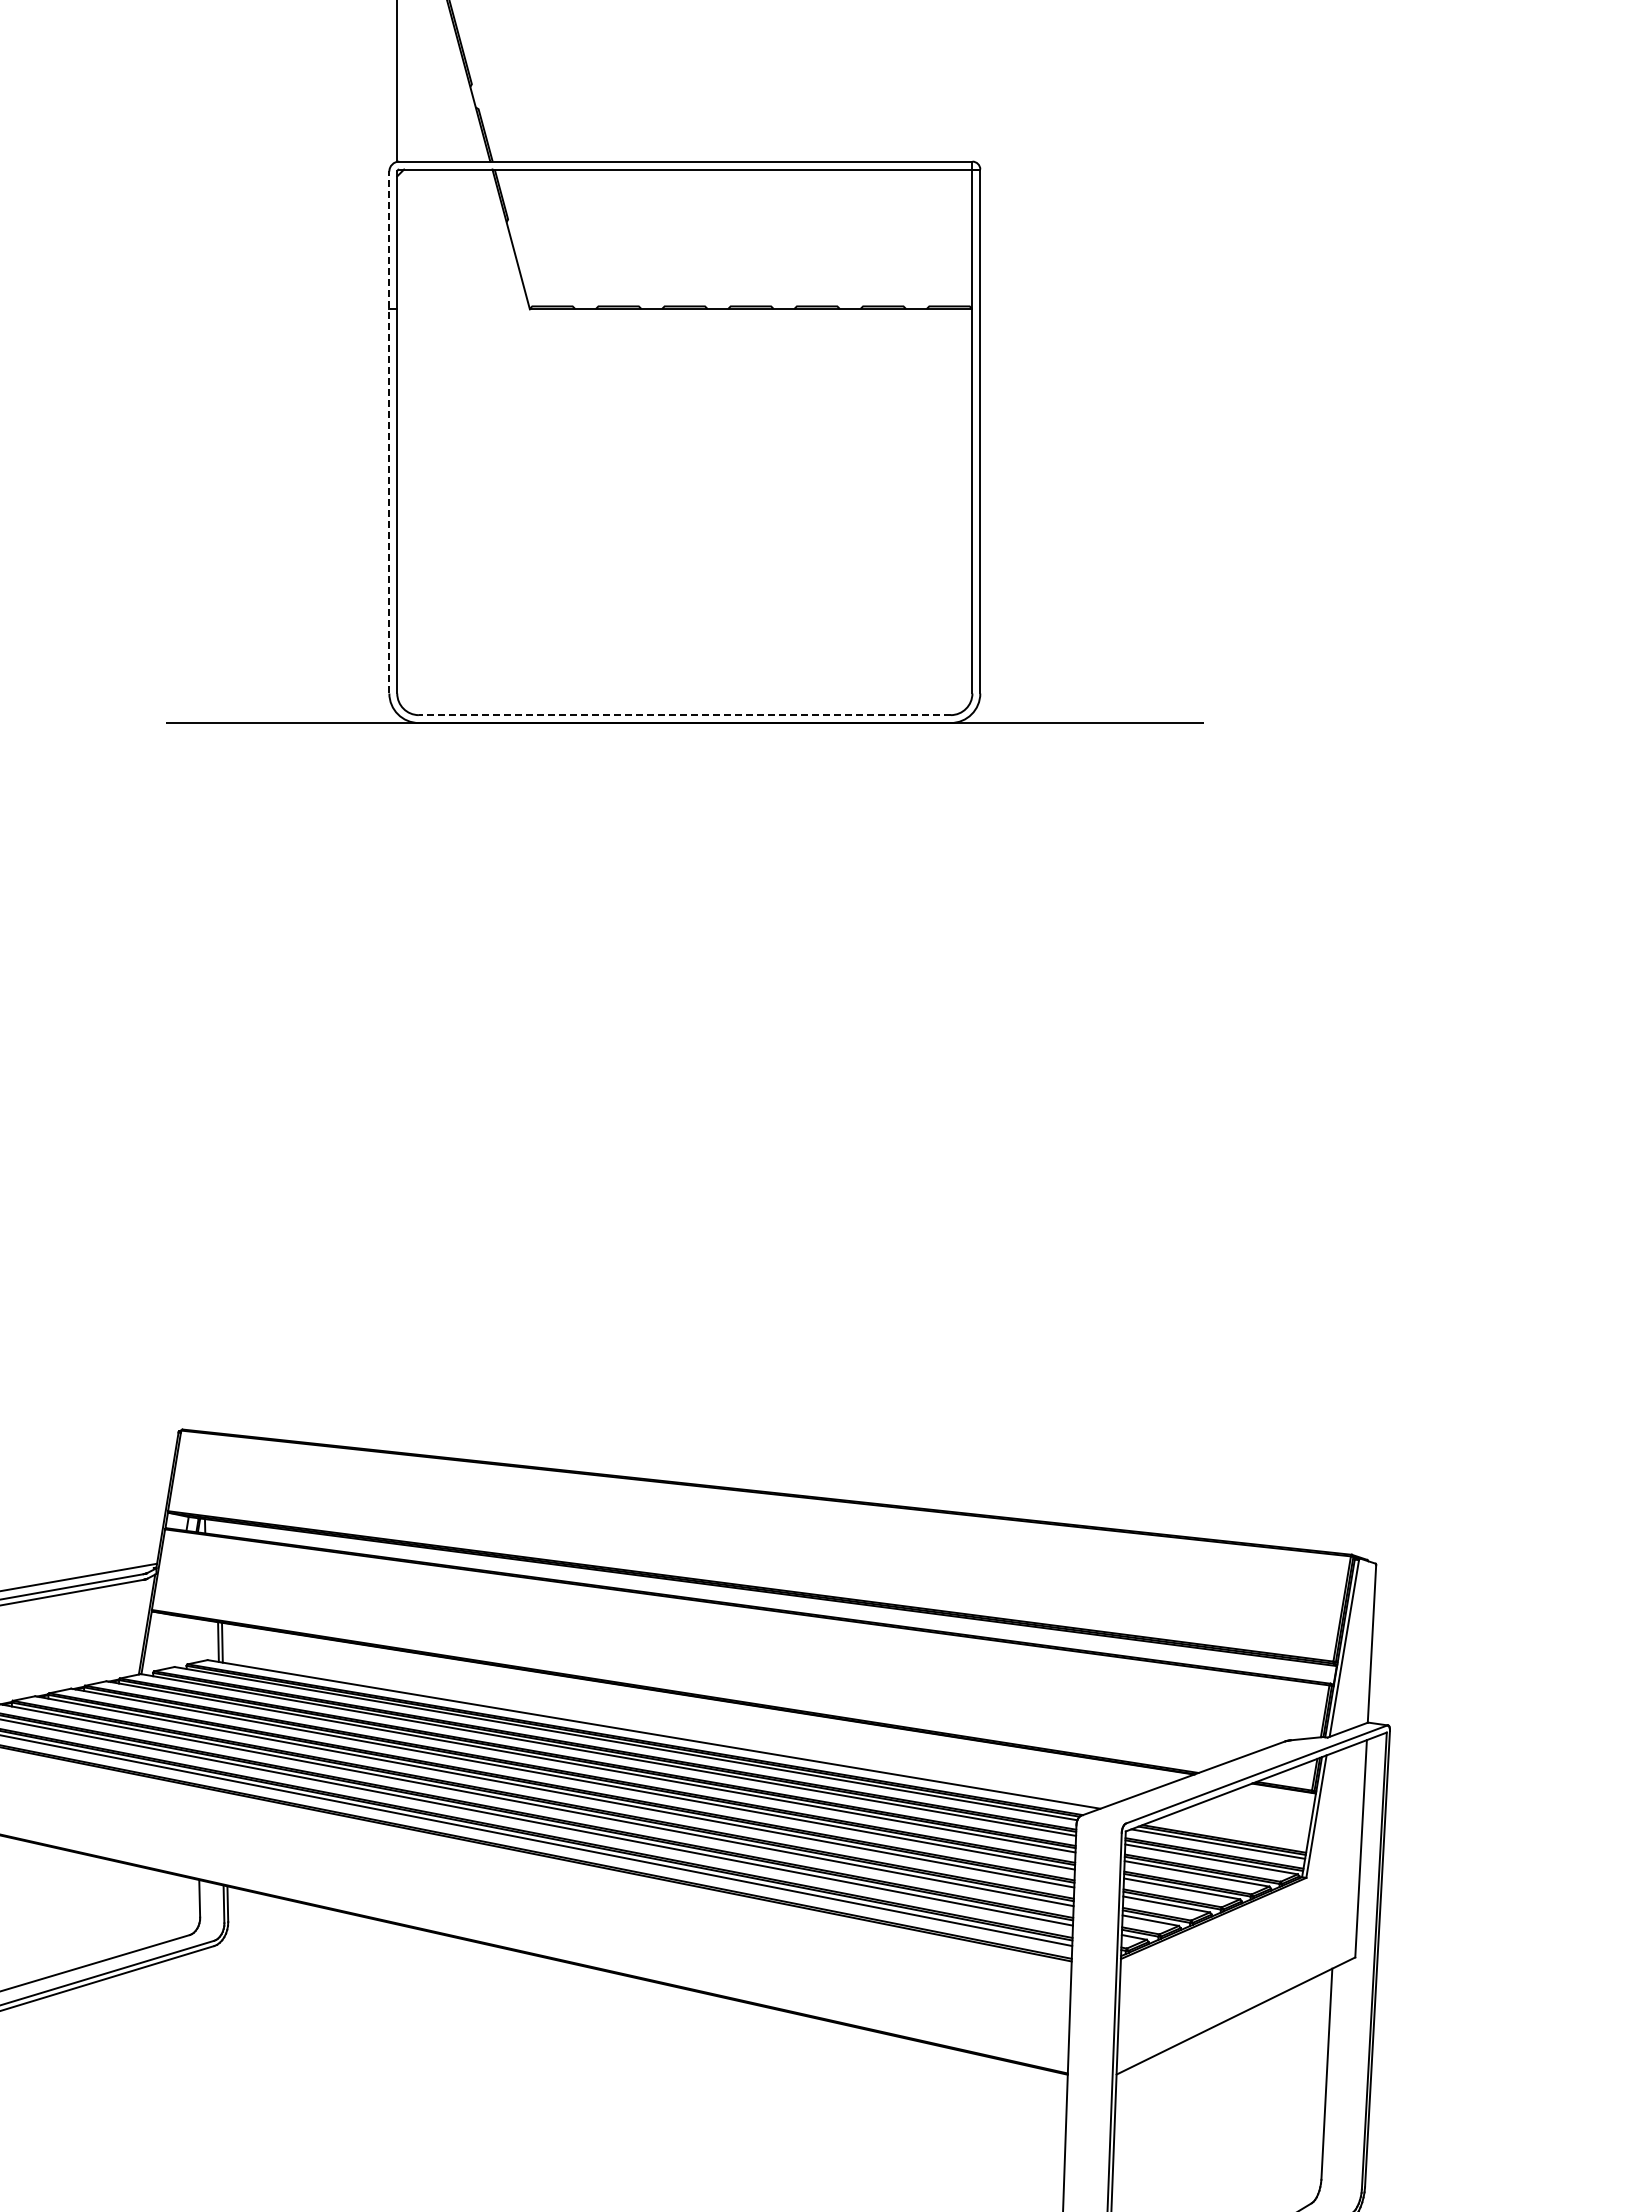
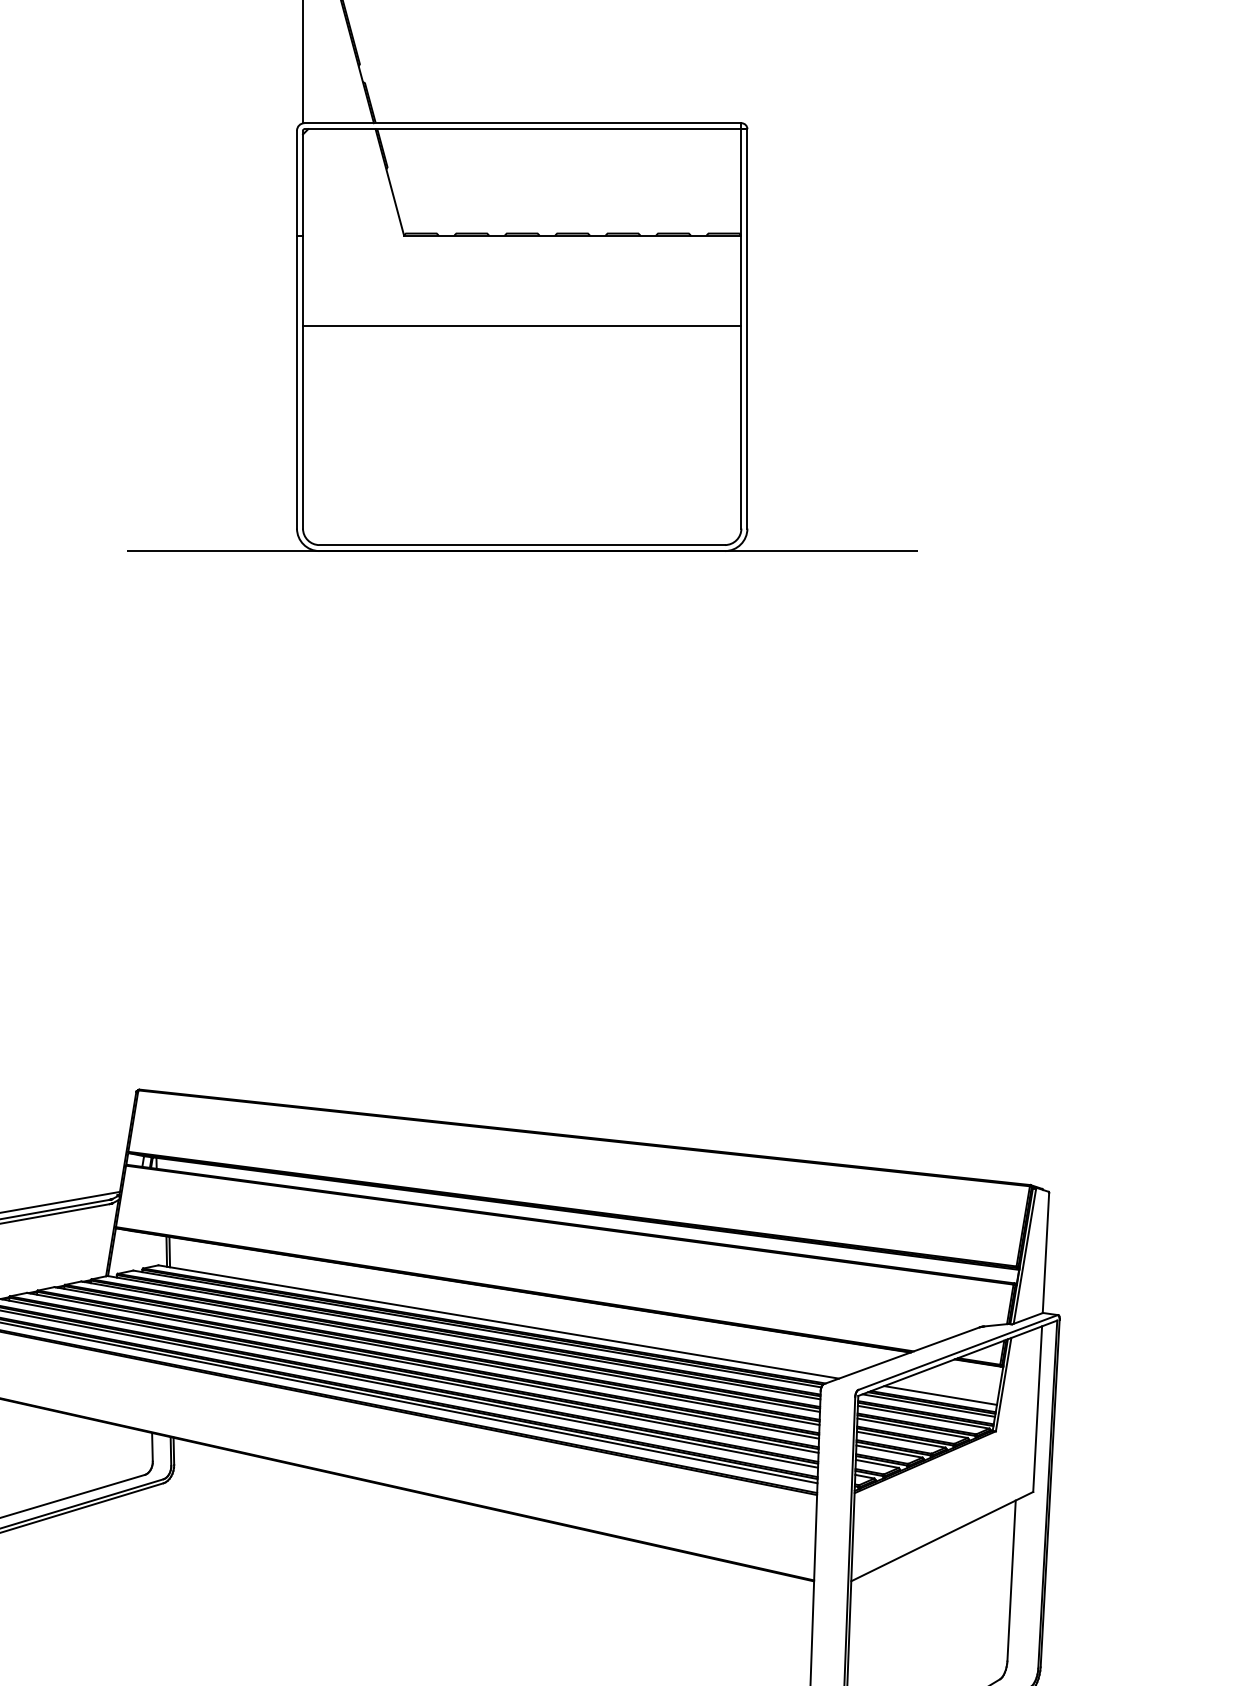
line: (684, 427) -> (521, 325), added
line: (389, 431) -> (297, 328), dashed -> solid
line: (684, 715) -> (521, 545), dashed -> solid
line: (1233, 1830) -> (940, 1395), added

